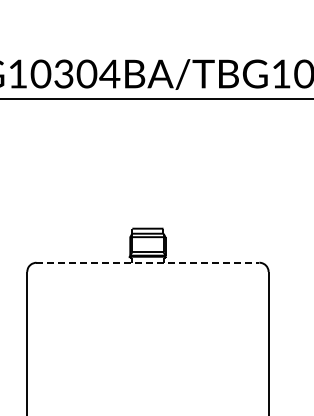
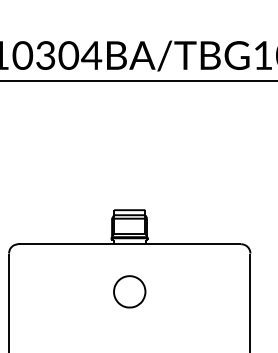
line: (148, 262) -> (130, 244), dashed -> solid
part: (147, 309) -> (129, 291), added

